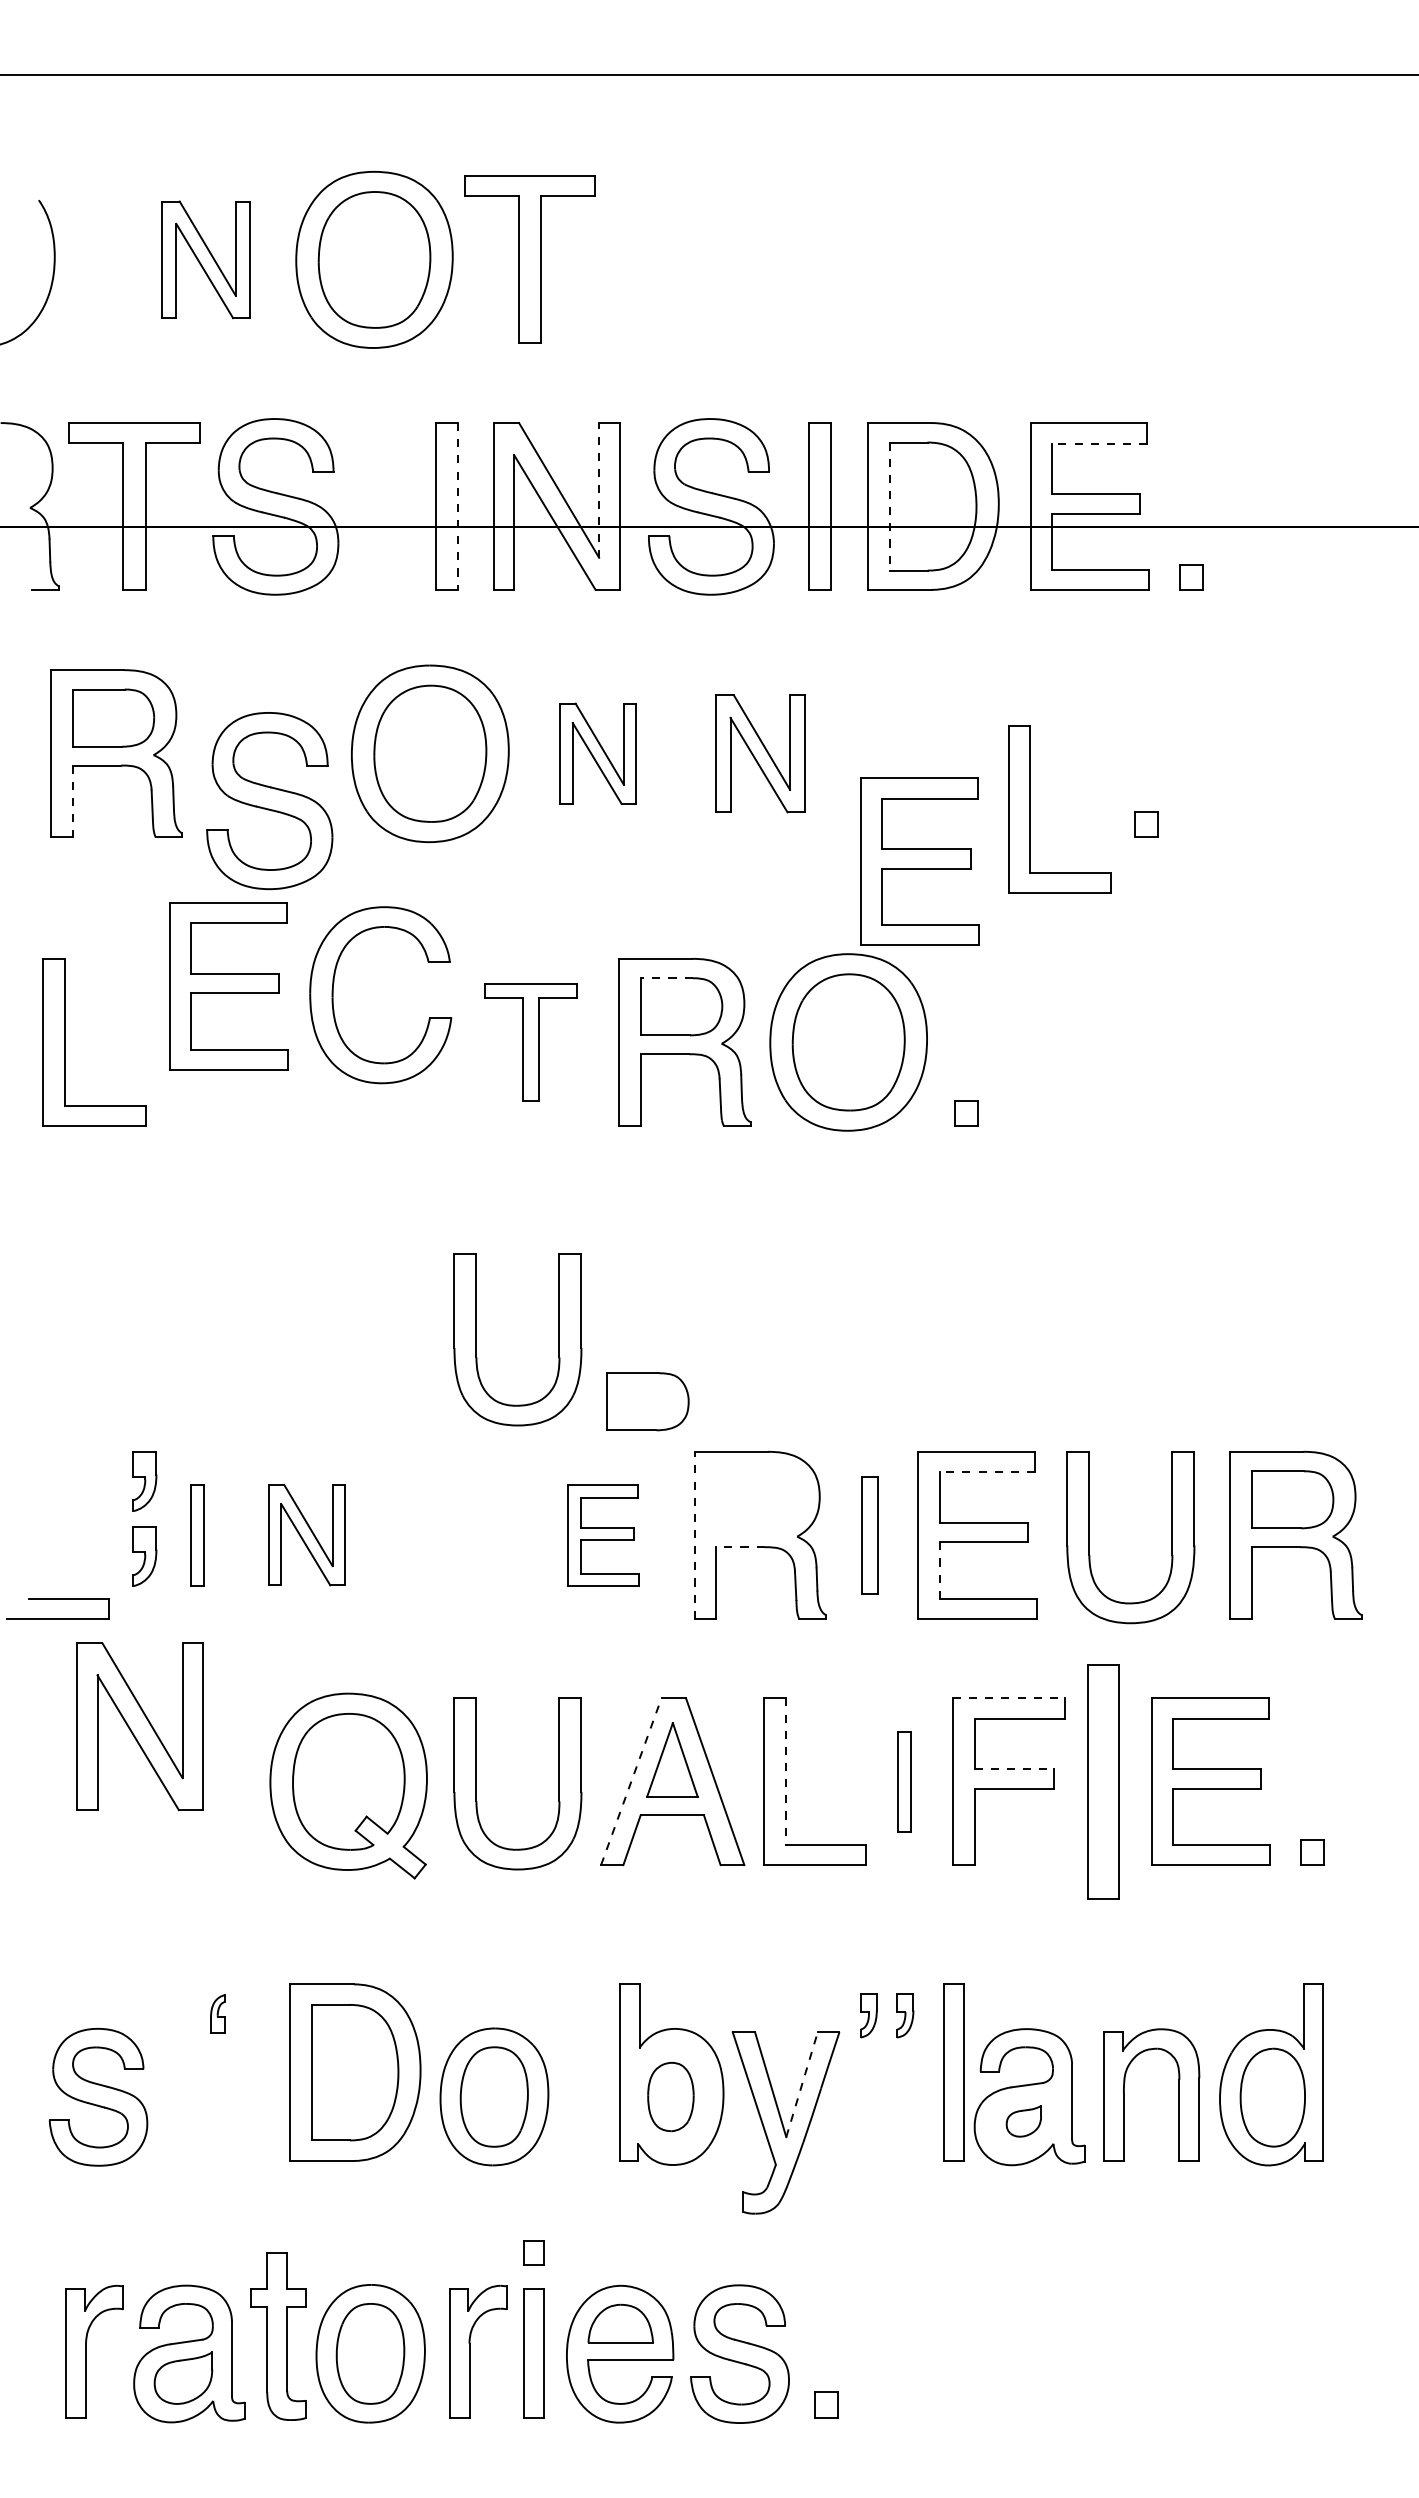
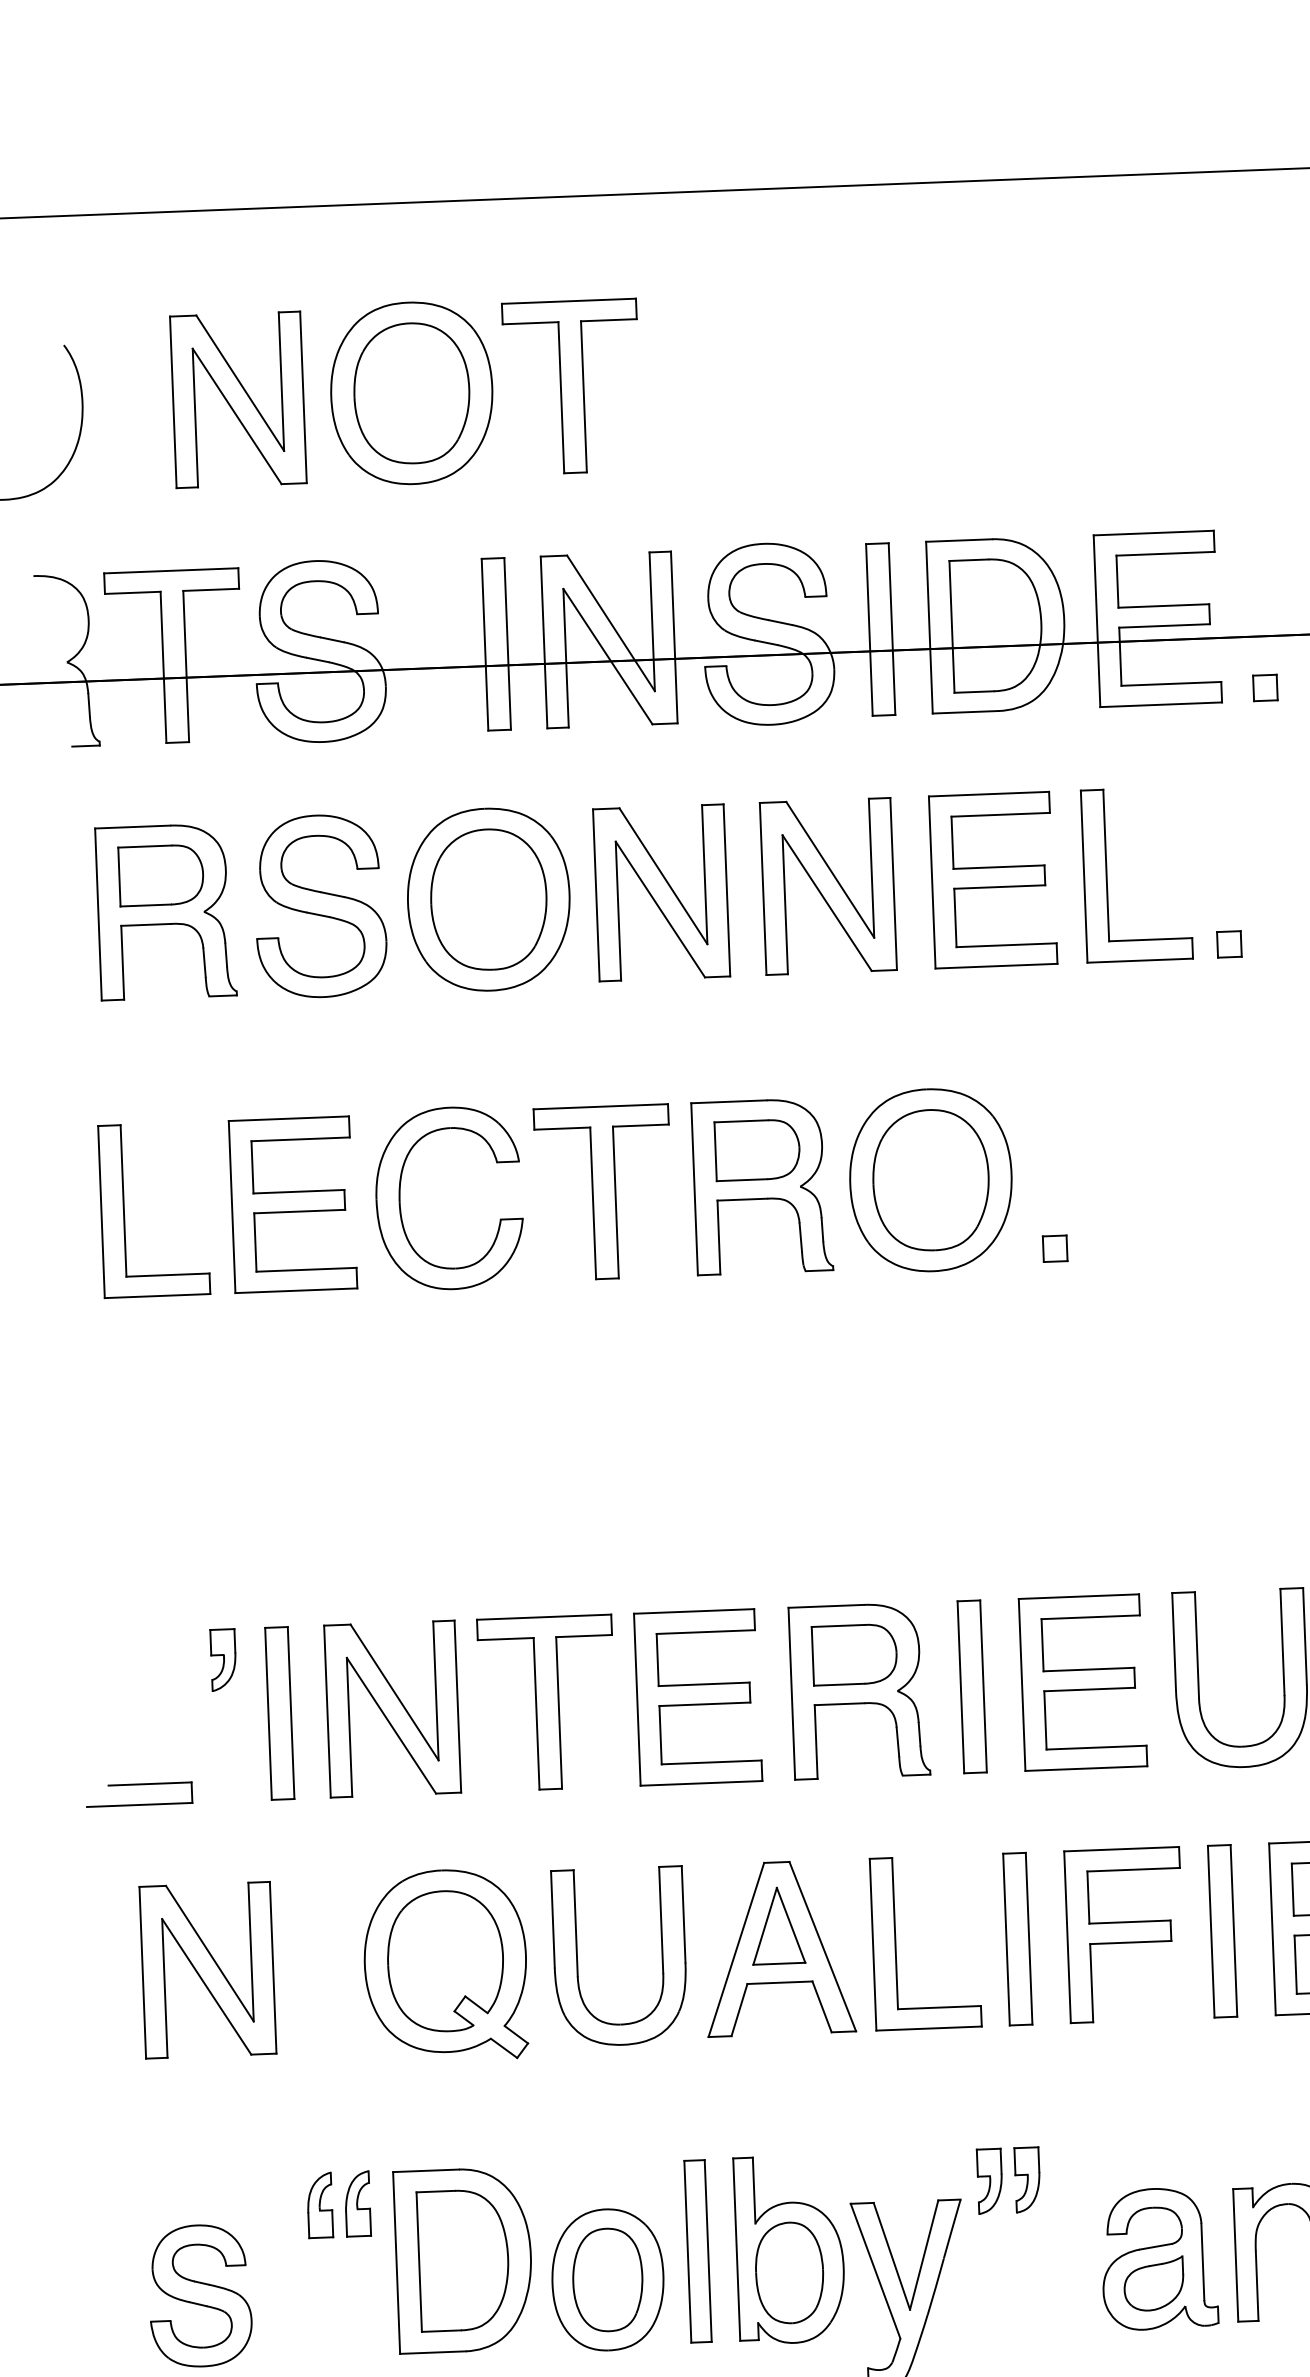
part: (205, 259) -> (237, 399), size x1.43
line: (1099, 443) -> (1165, 553), dashed -> solid
line: (599, 489) -> (652, 620), dashed -> solid
line: (458, 506) -> (508, 643), dashed -> solid
line: (889, 507) -> (951, 627), dashed -> solid
part: (598, 753) -> (661, 892), size x1.67
part: (760, 753) -> (828, 886), size x1.43
line: (72, 801) -> (122, 962), dashed -> solid
part: (269, 801) -> (320, 906), moved
part: (1030, 809) -> (1106, 875), moved
part: (919, 861) -> (992, 879), moved
line: (666, 978) -> (740, 1121), dashed -> solid
part: (228, 986) -> (292, 1204), moved
part: (333, 995) -> (400, 1200), moved
part: (530, 1042) -> (603, 1192), size x1.43
part: (476, 1339) -> (559, 1500), removed
part: (647, 1401) -> (854, 1654), moved
line: (987, 1472) -> (1090, 1617), dashed -> solid
part: (306, 1534) -> (392, 1708), size x1.67
part: (196, 1535) -> (279, 1713), size x1.67
part: (456, 1535) -> (546, 1703), added
part: (603, 1535) -> (698, 1697), size x1.67
line: (694, 1535) -> (791, 1693), dashed -> solid
part: (869, 1535) -> (971, 1687), size x1.43
line: (740, 1547) -> (839, 1704), dashed -> solid
part: (144, 1556) -> (226, 1737), removed
line: (939, 1571) -> (1045, 1721), dashed -> solid
line: (1008, 1698) -> (1121, 1849), dashed -> solid
part: (139, 1726) -> (207, 1970), moved
line: (1014, 1769) -> (1130, 1922), dashed -> solid
line: (785, 1772) -> (894, 1934), dashed -> solid
line: (631, 1781) -> (736, 1949), dashed -> solid
part: (904, 1781) -> (1017, 1938), size x1.67
part: (1103, 1781) -> (1222, 1931), size x0.71
part: (217, 2013) -> (319, 2204), size x1.67
part: (254, 2013) -> (357, 2203), added
part: (868, 2015) -> (989, 2181), size x1.43
part: (905, 2015) -> (1027, 2179), size x1.43
part: (953, 2072) -> (697, 2251), moved
line: (802, 2084) -> (924, 2254), dashed -> solid
part: (670, 2096) -> (789, 2272), size x1.43
part: (1023, 2121) -> (1153, 2284), size x1.67

